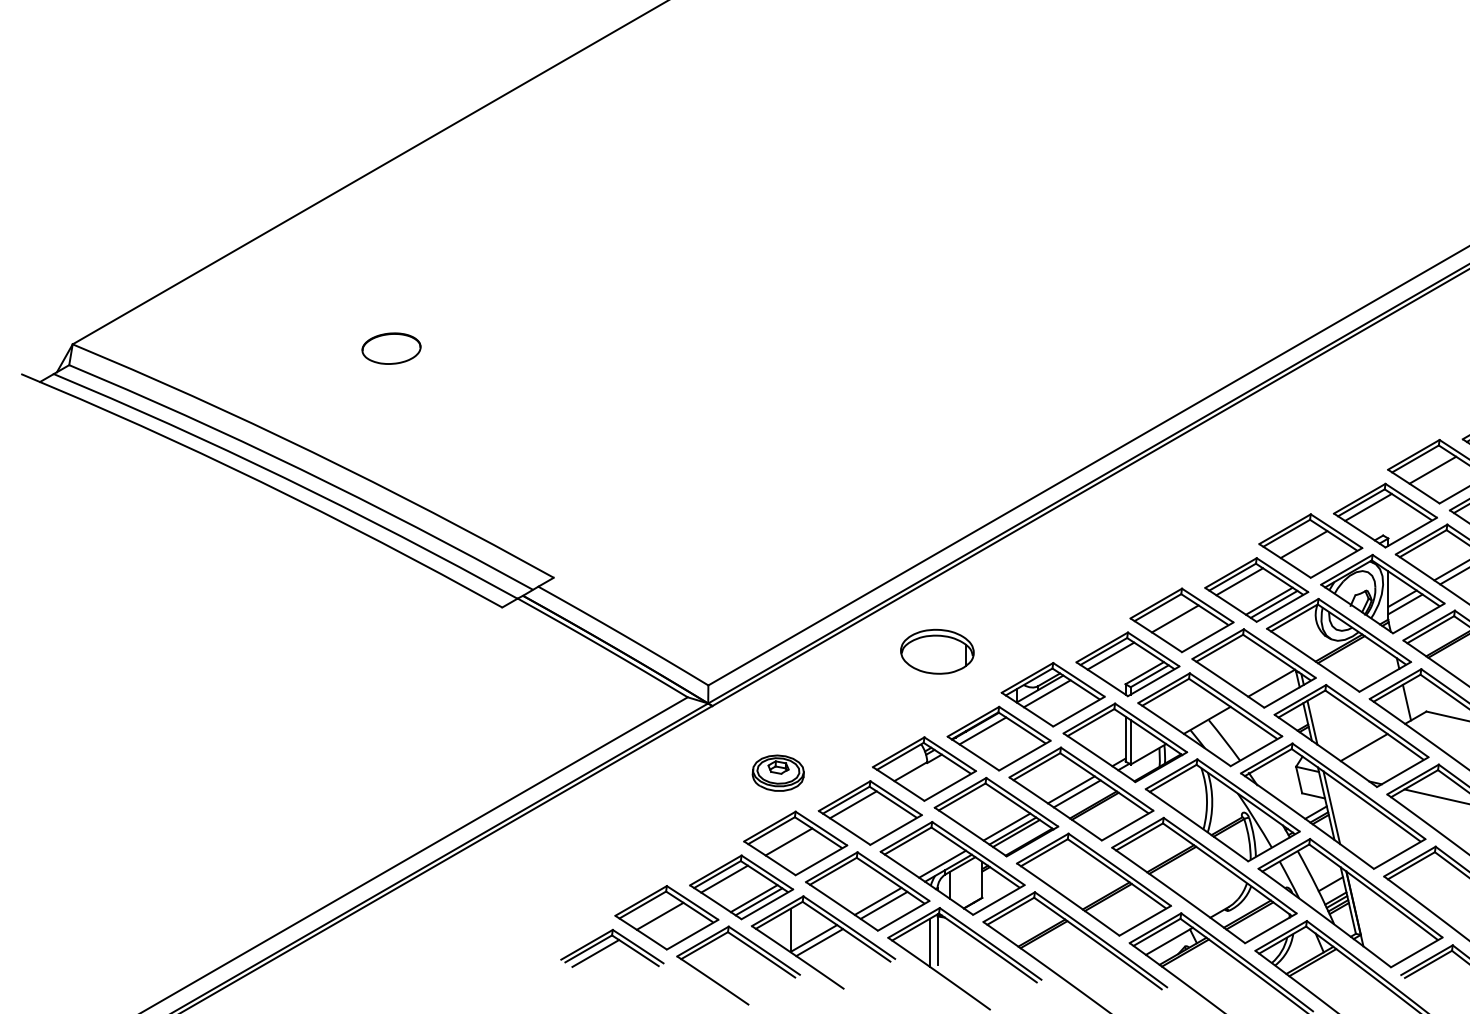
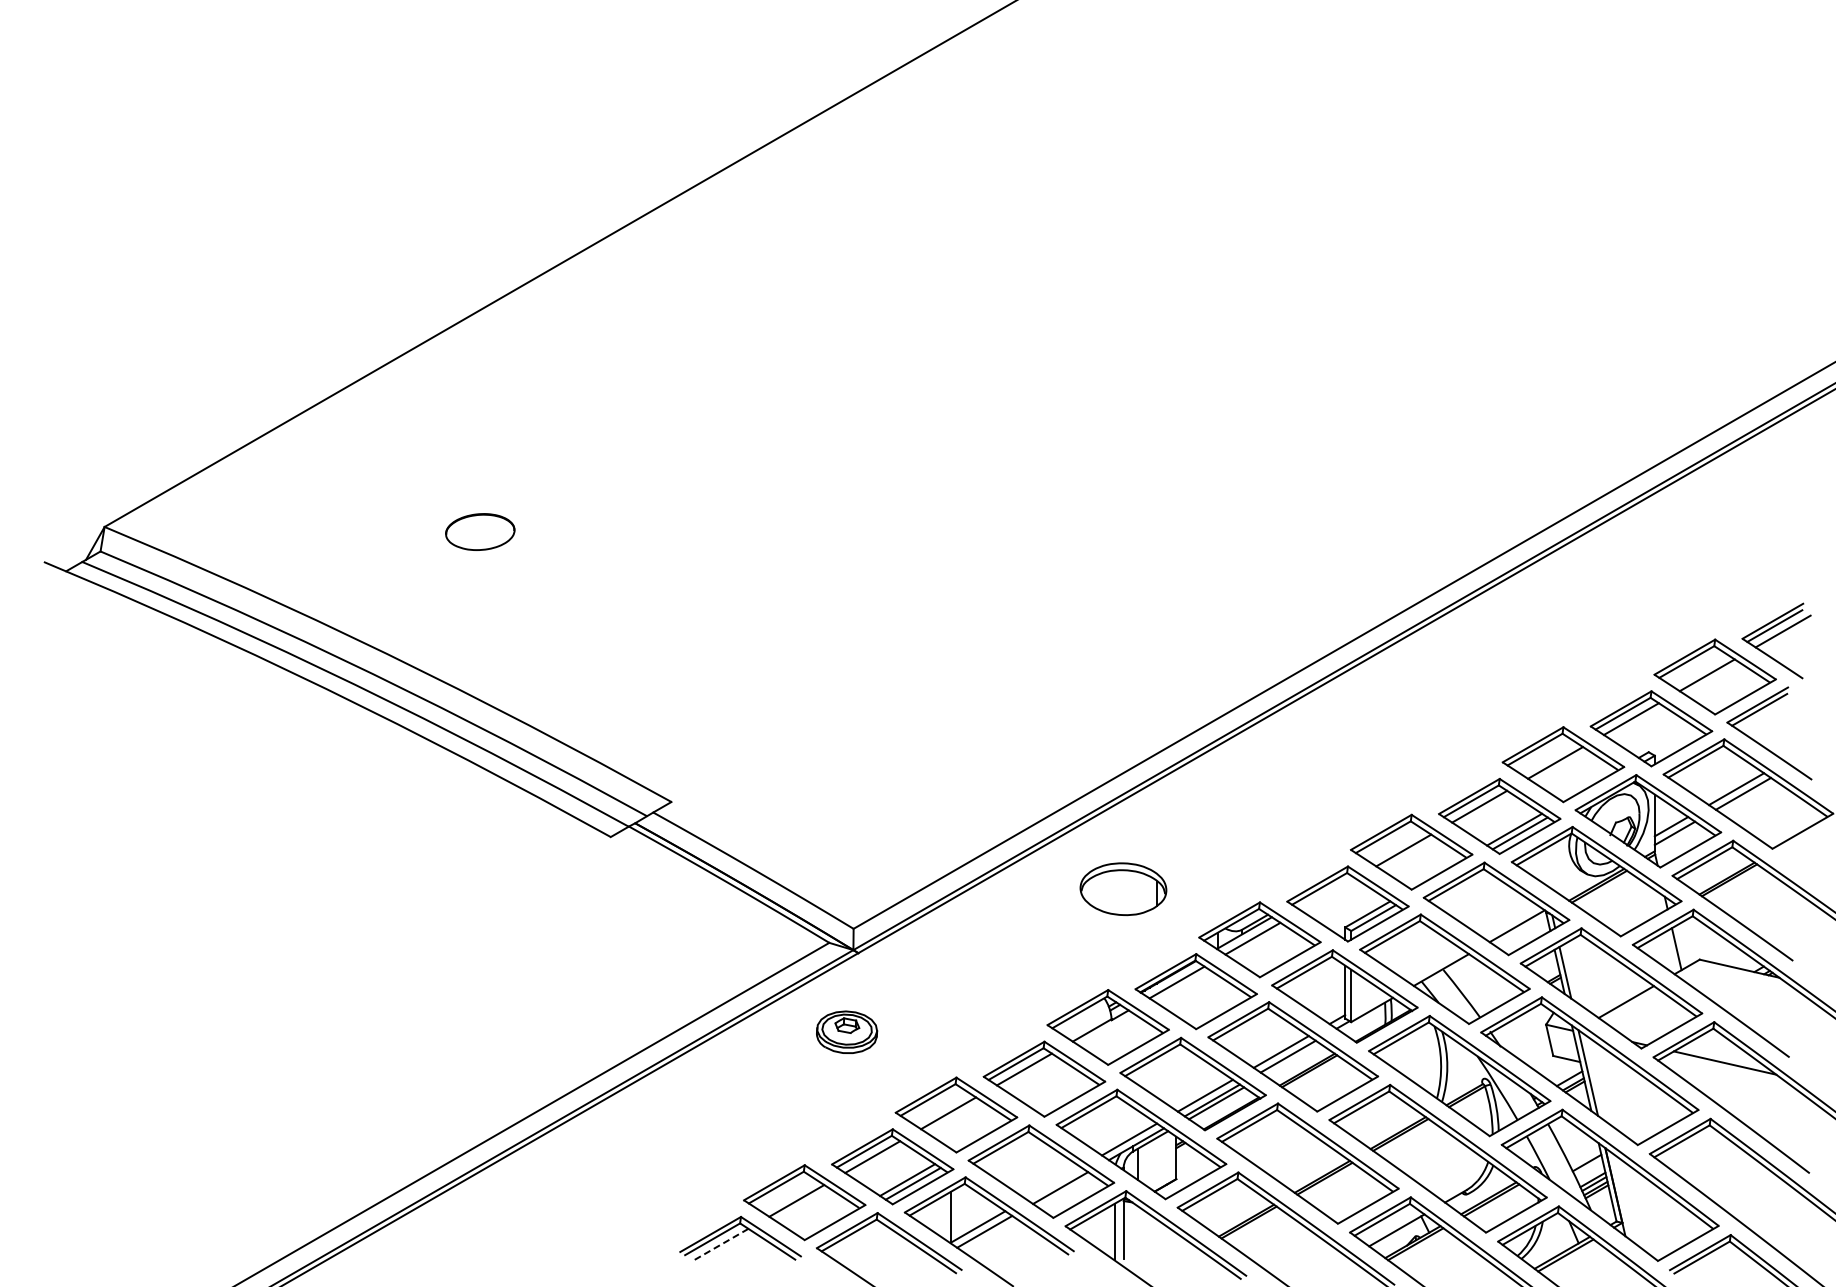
line: (1110, 656) -> (1327, 894), removed
part: (778, 772) -> (847, 1031), moved
line: (878, 901) -> (1053, 1183), removed
line: (595, 953) -> (720, 1244), solid -> dashed

